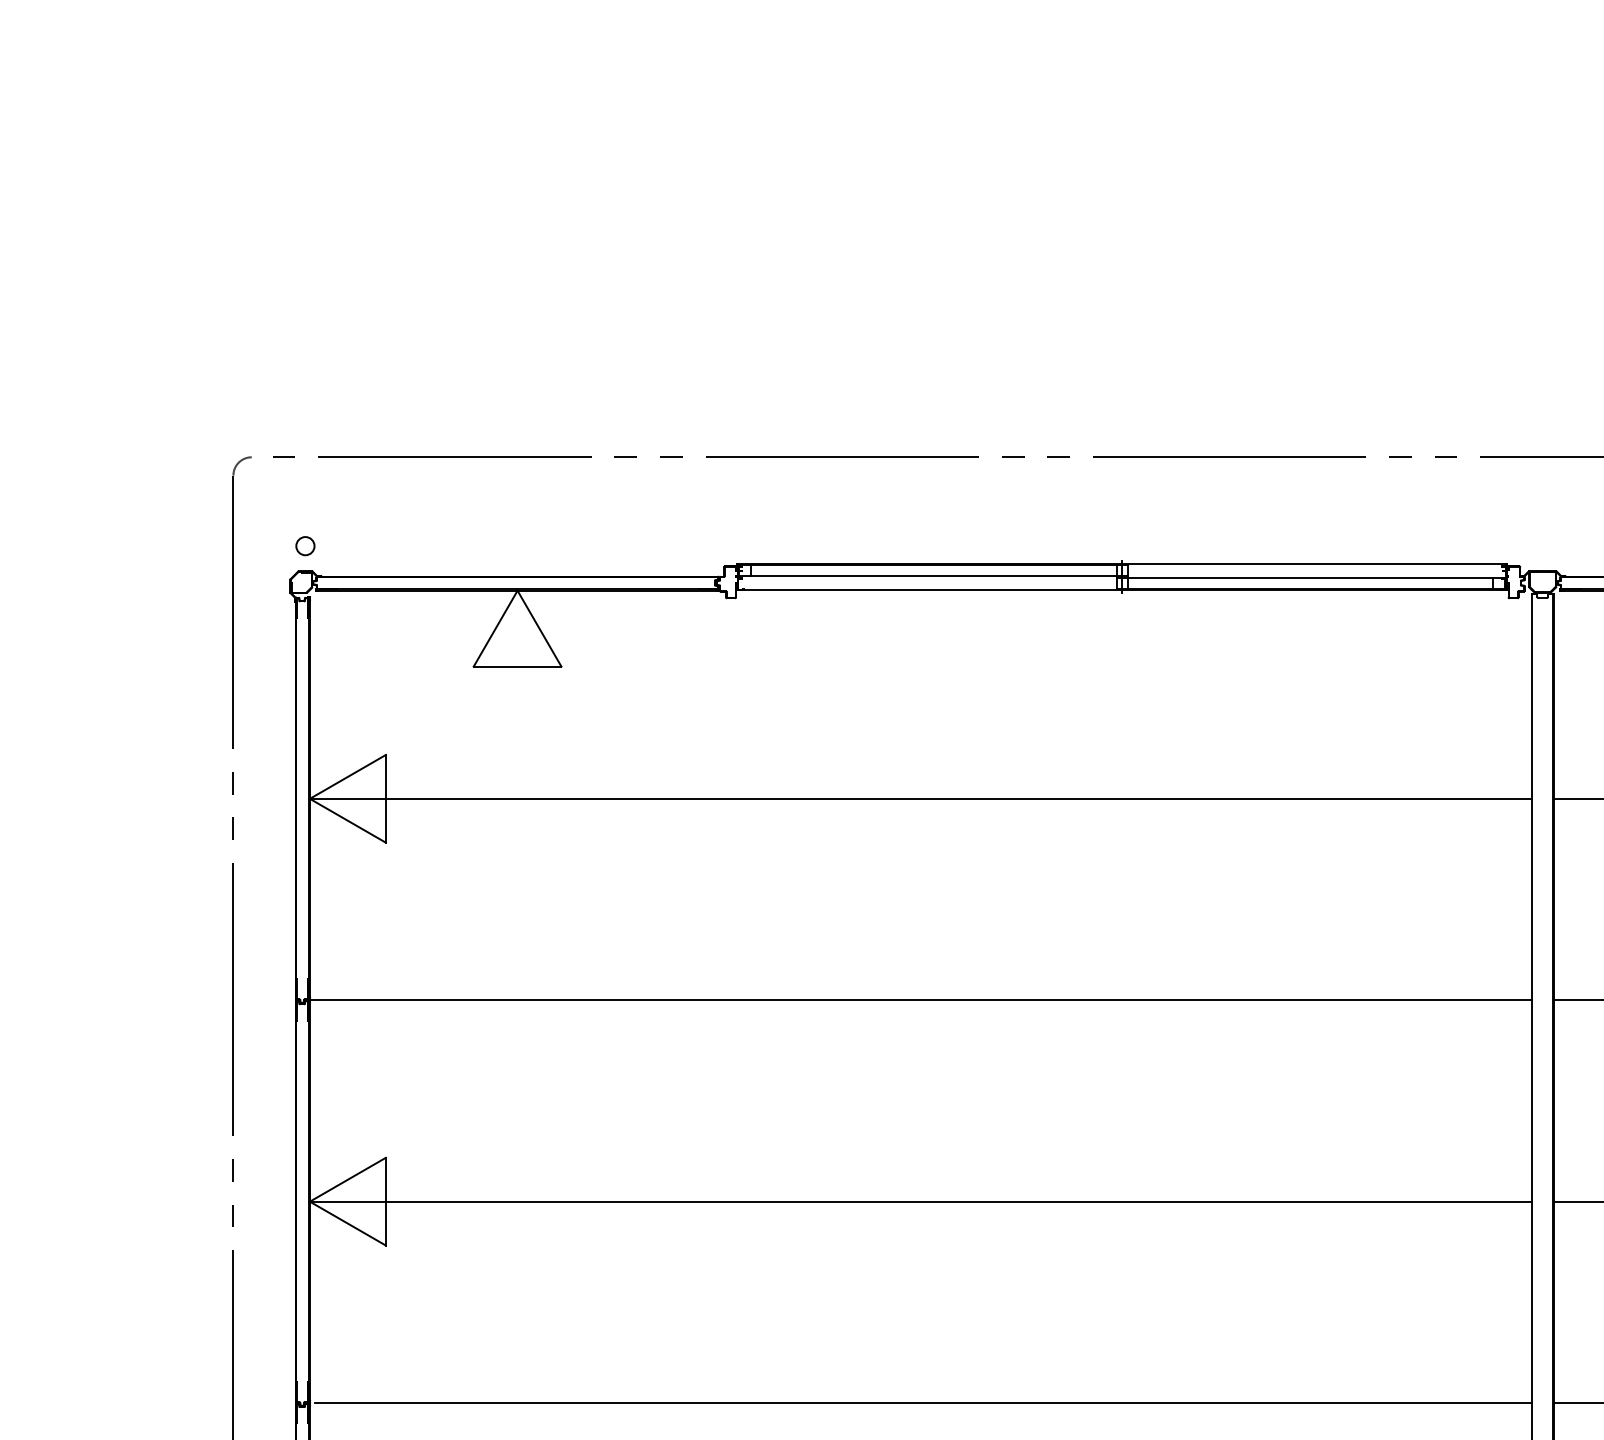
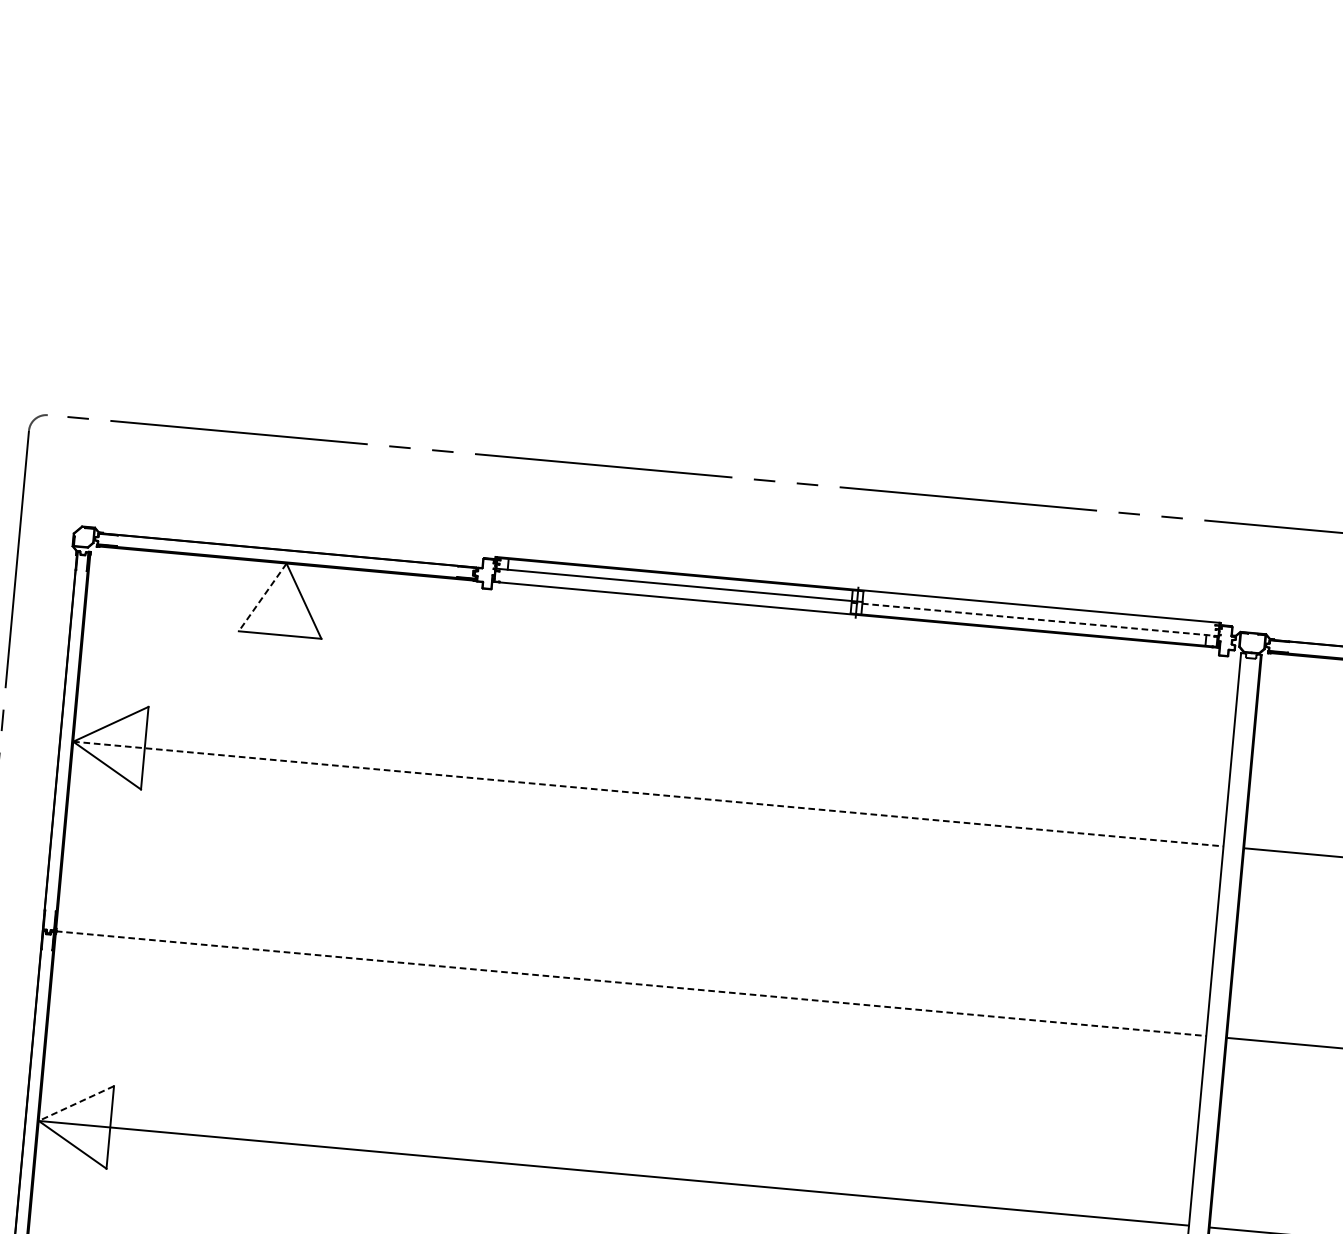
circle: (305, 546) -> (90, 503), removed
line: (1311, 577) -> (1035, 619), solid -> dashed
line: (495, 628) -> (262, 597), solid -> dashed
line: (920, 798) -> (648, 793), solid -> dashed
line: (920, 1000) -> (630, 983), solid -> dashed
line: (347, 1179) -> (76, 1103), solid -> dashed

